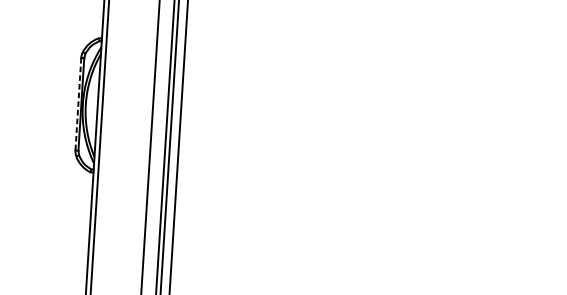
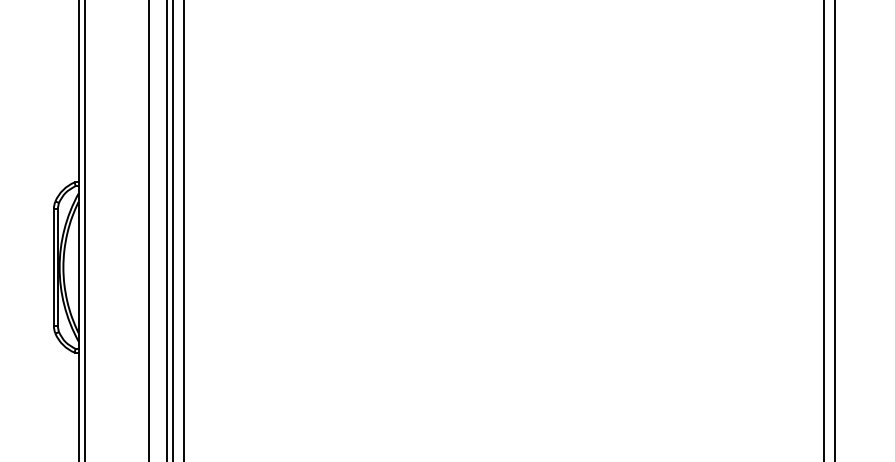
line: (78, 104) -> (53, 267), dashed -> solid

